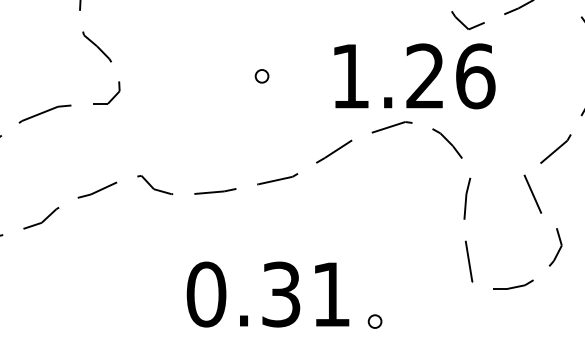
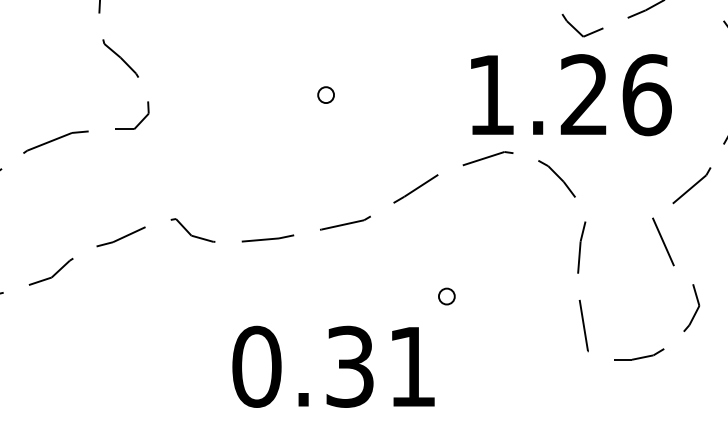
text: (414, 76) -> (571, 95), moved
part: (374, 321) -> (446, 296), moved

